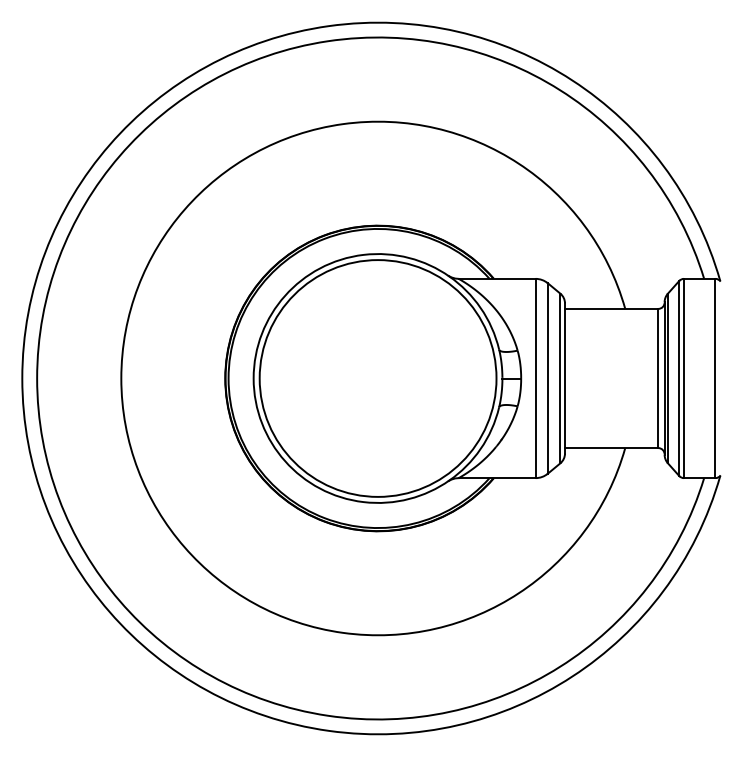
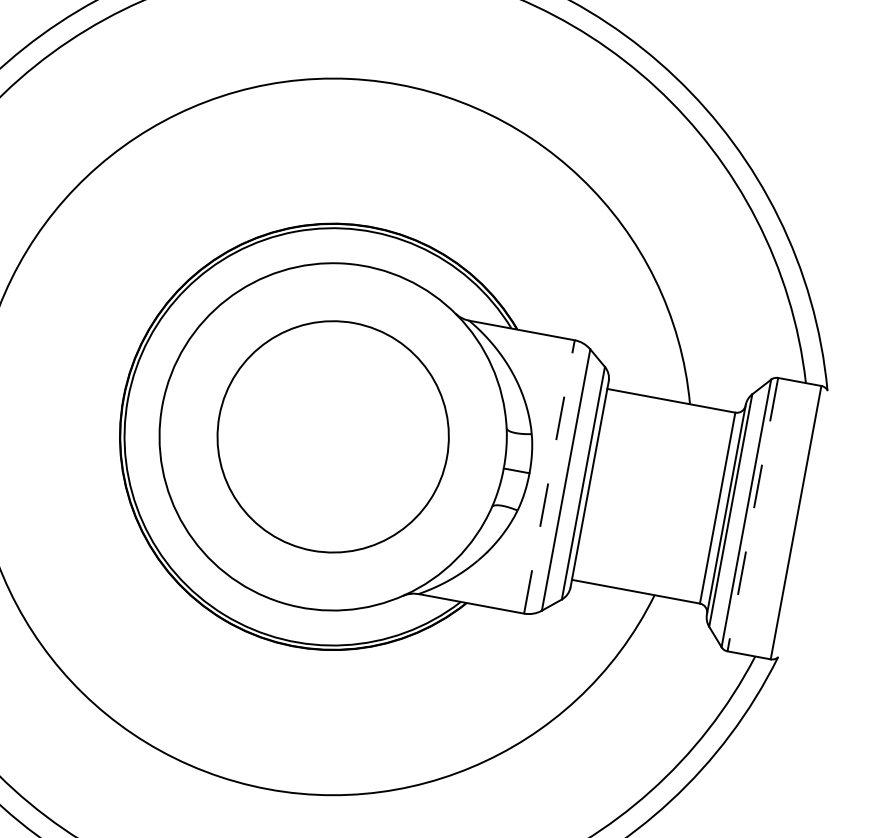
circle: (377, 378) -> (332, 436), size x0.7
line: (535, 378) -> (549, 476), solid -> dashed
line: (683, 378) -> (752, 514), solid -> dashed

